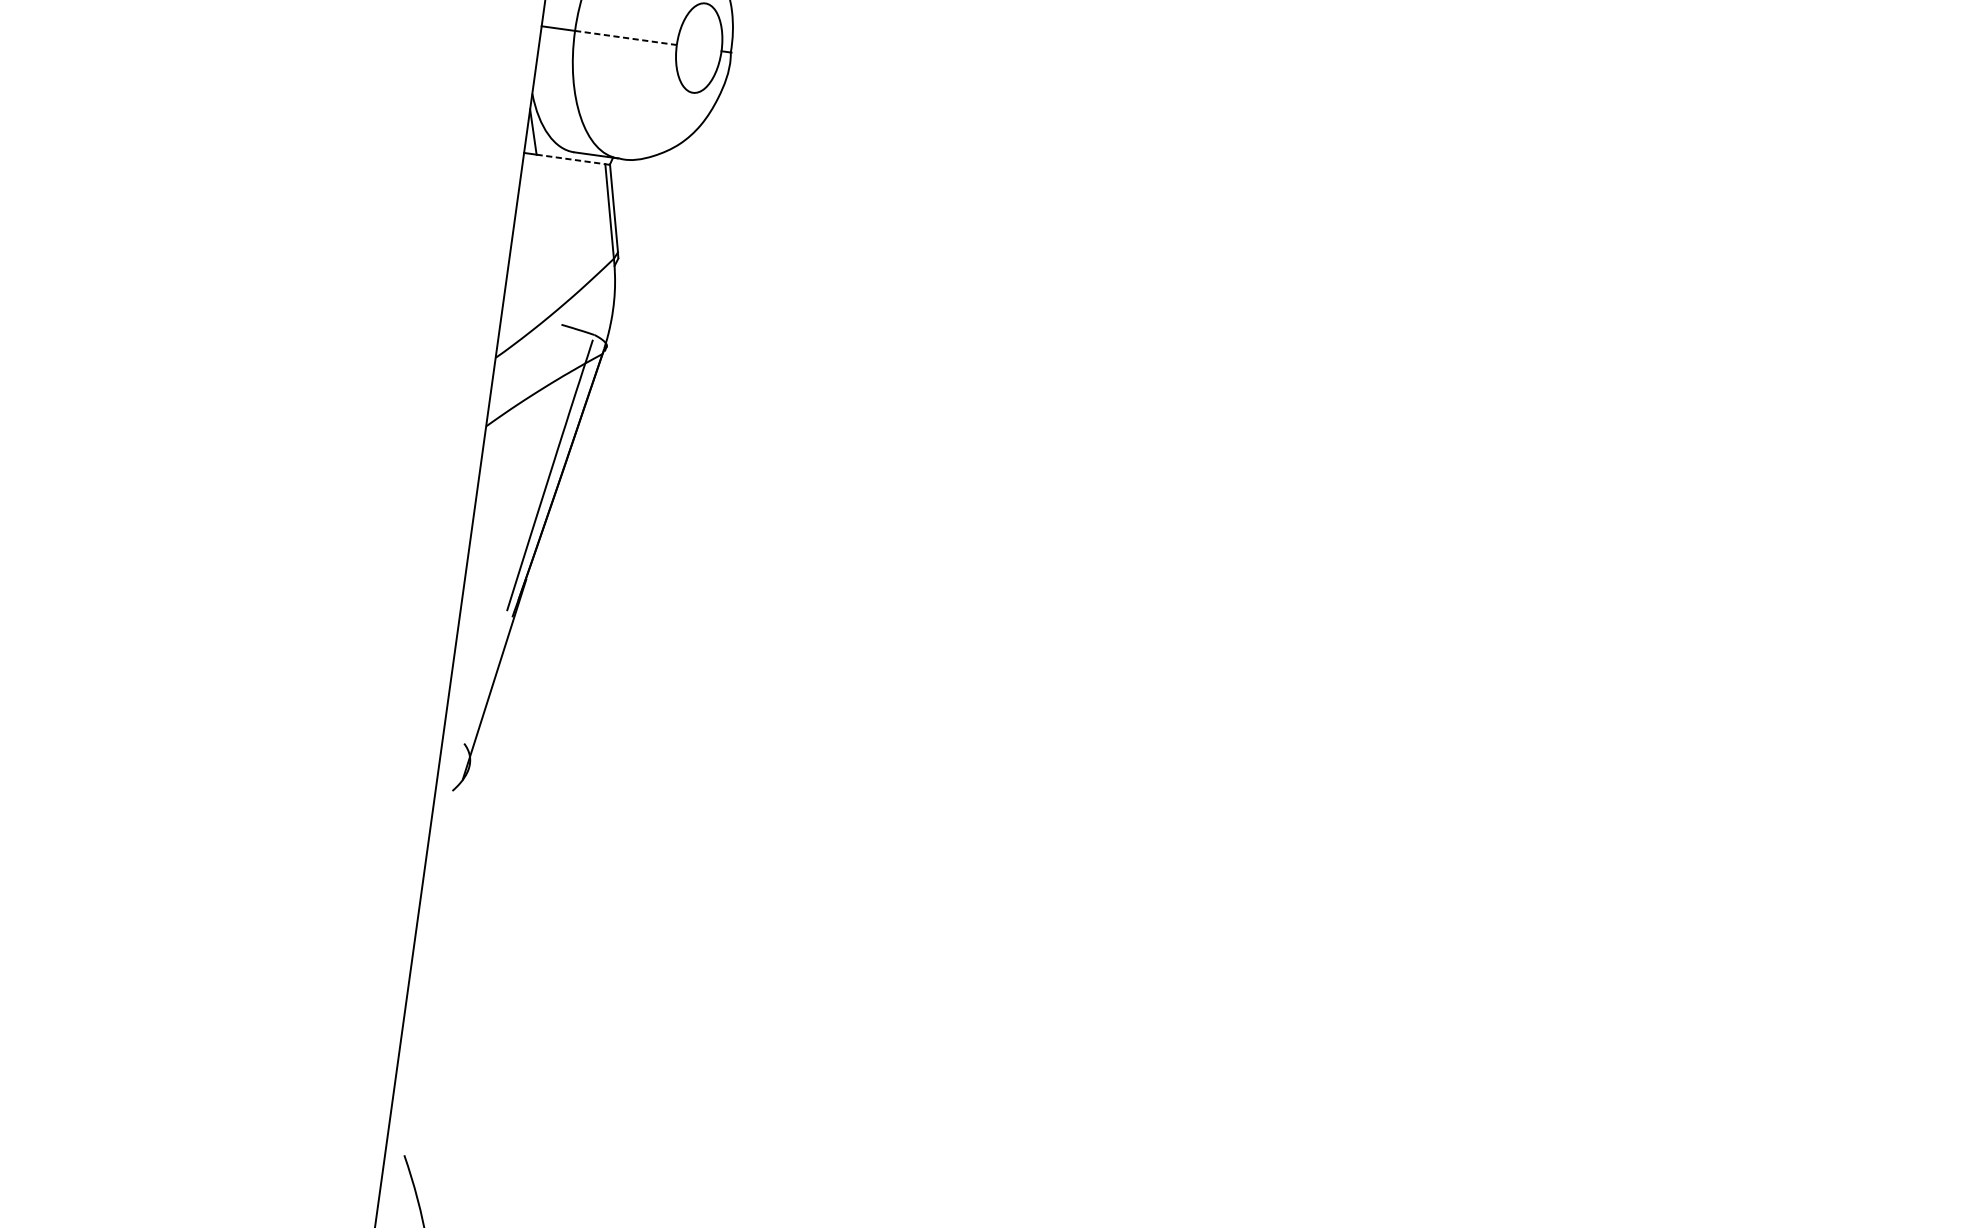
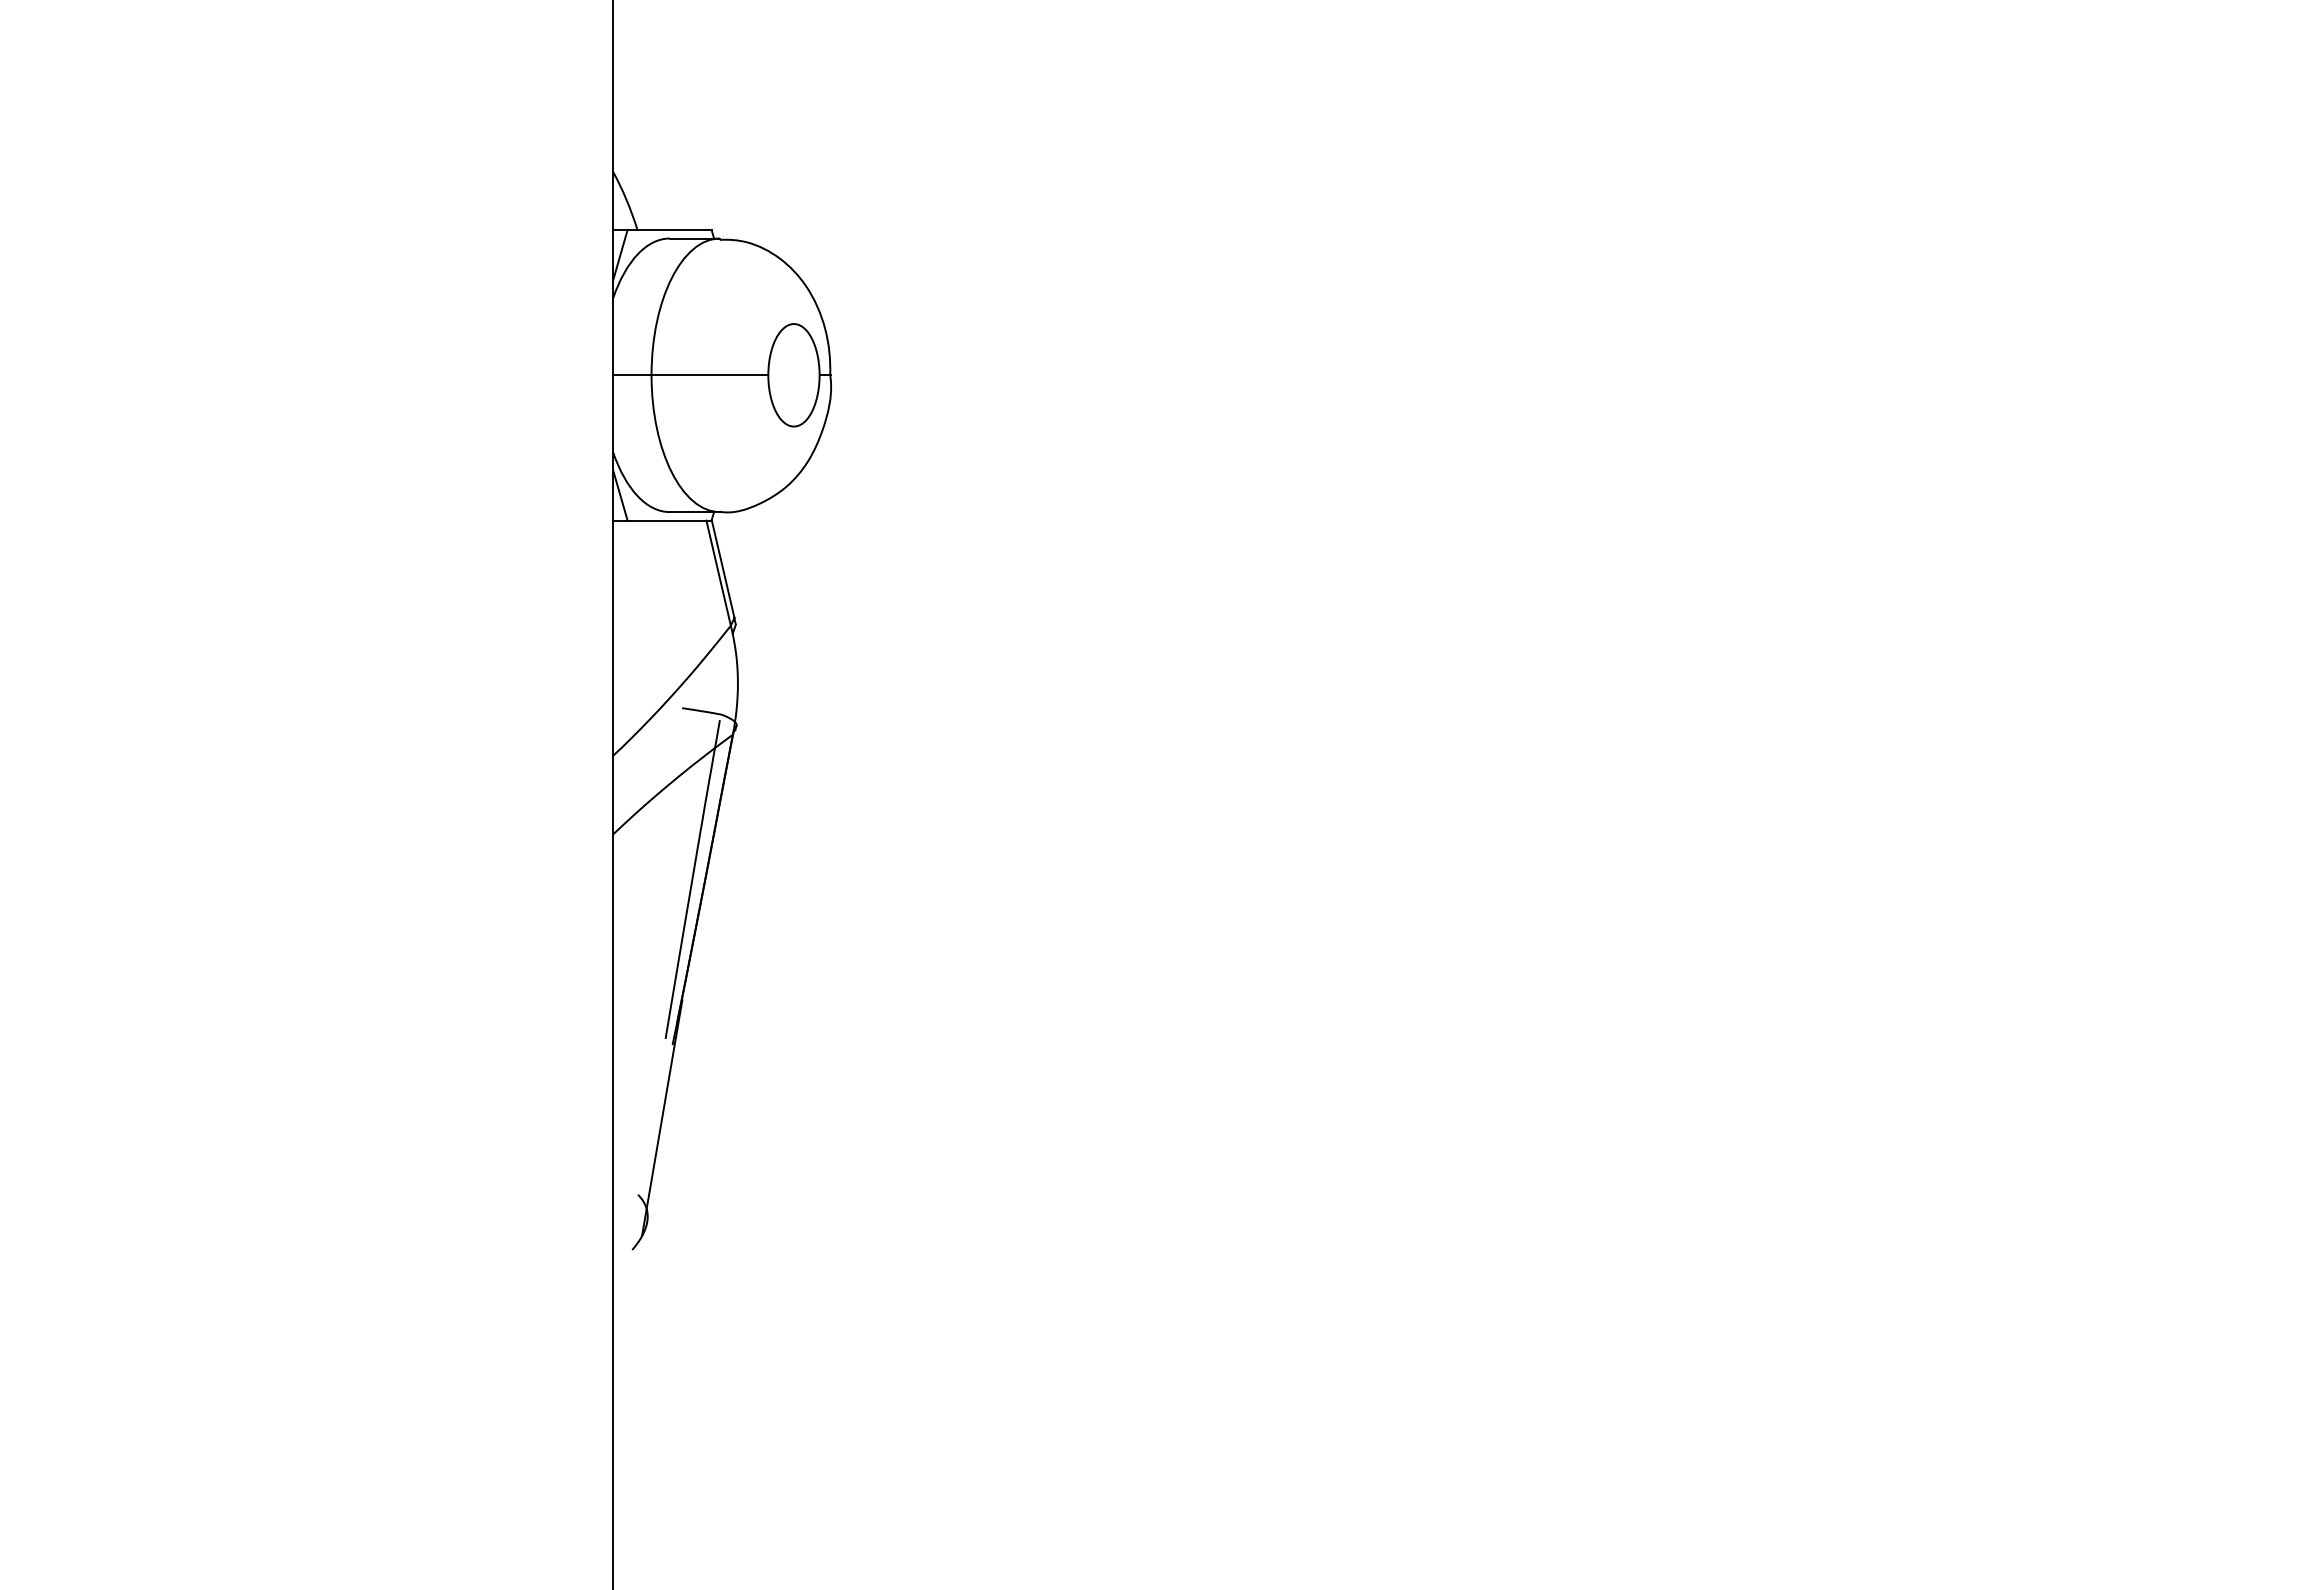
line: (626, 38) -> (710, 375), dashed -> solid
line: (573, 159) -> (669, 520), dashed -> solid

